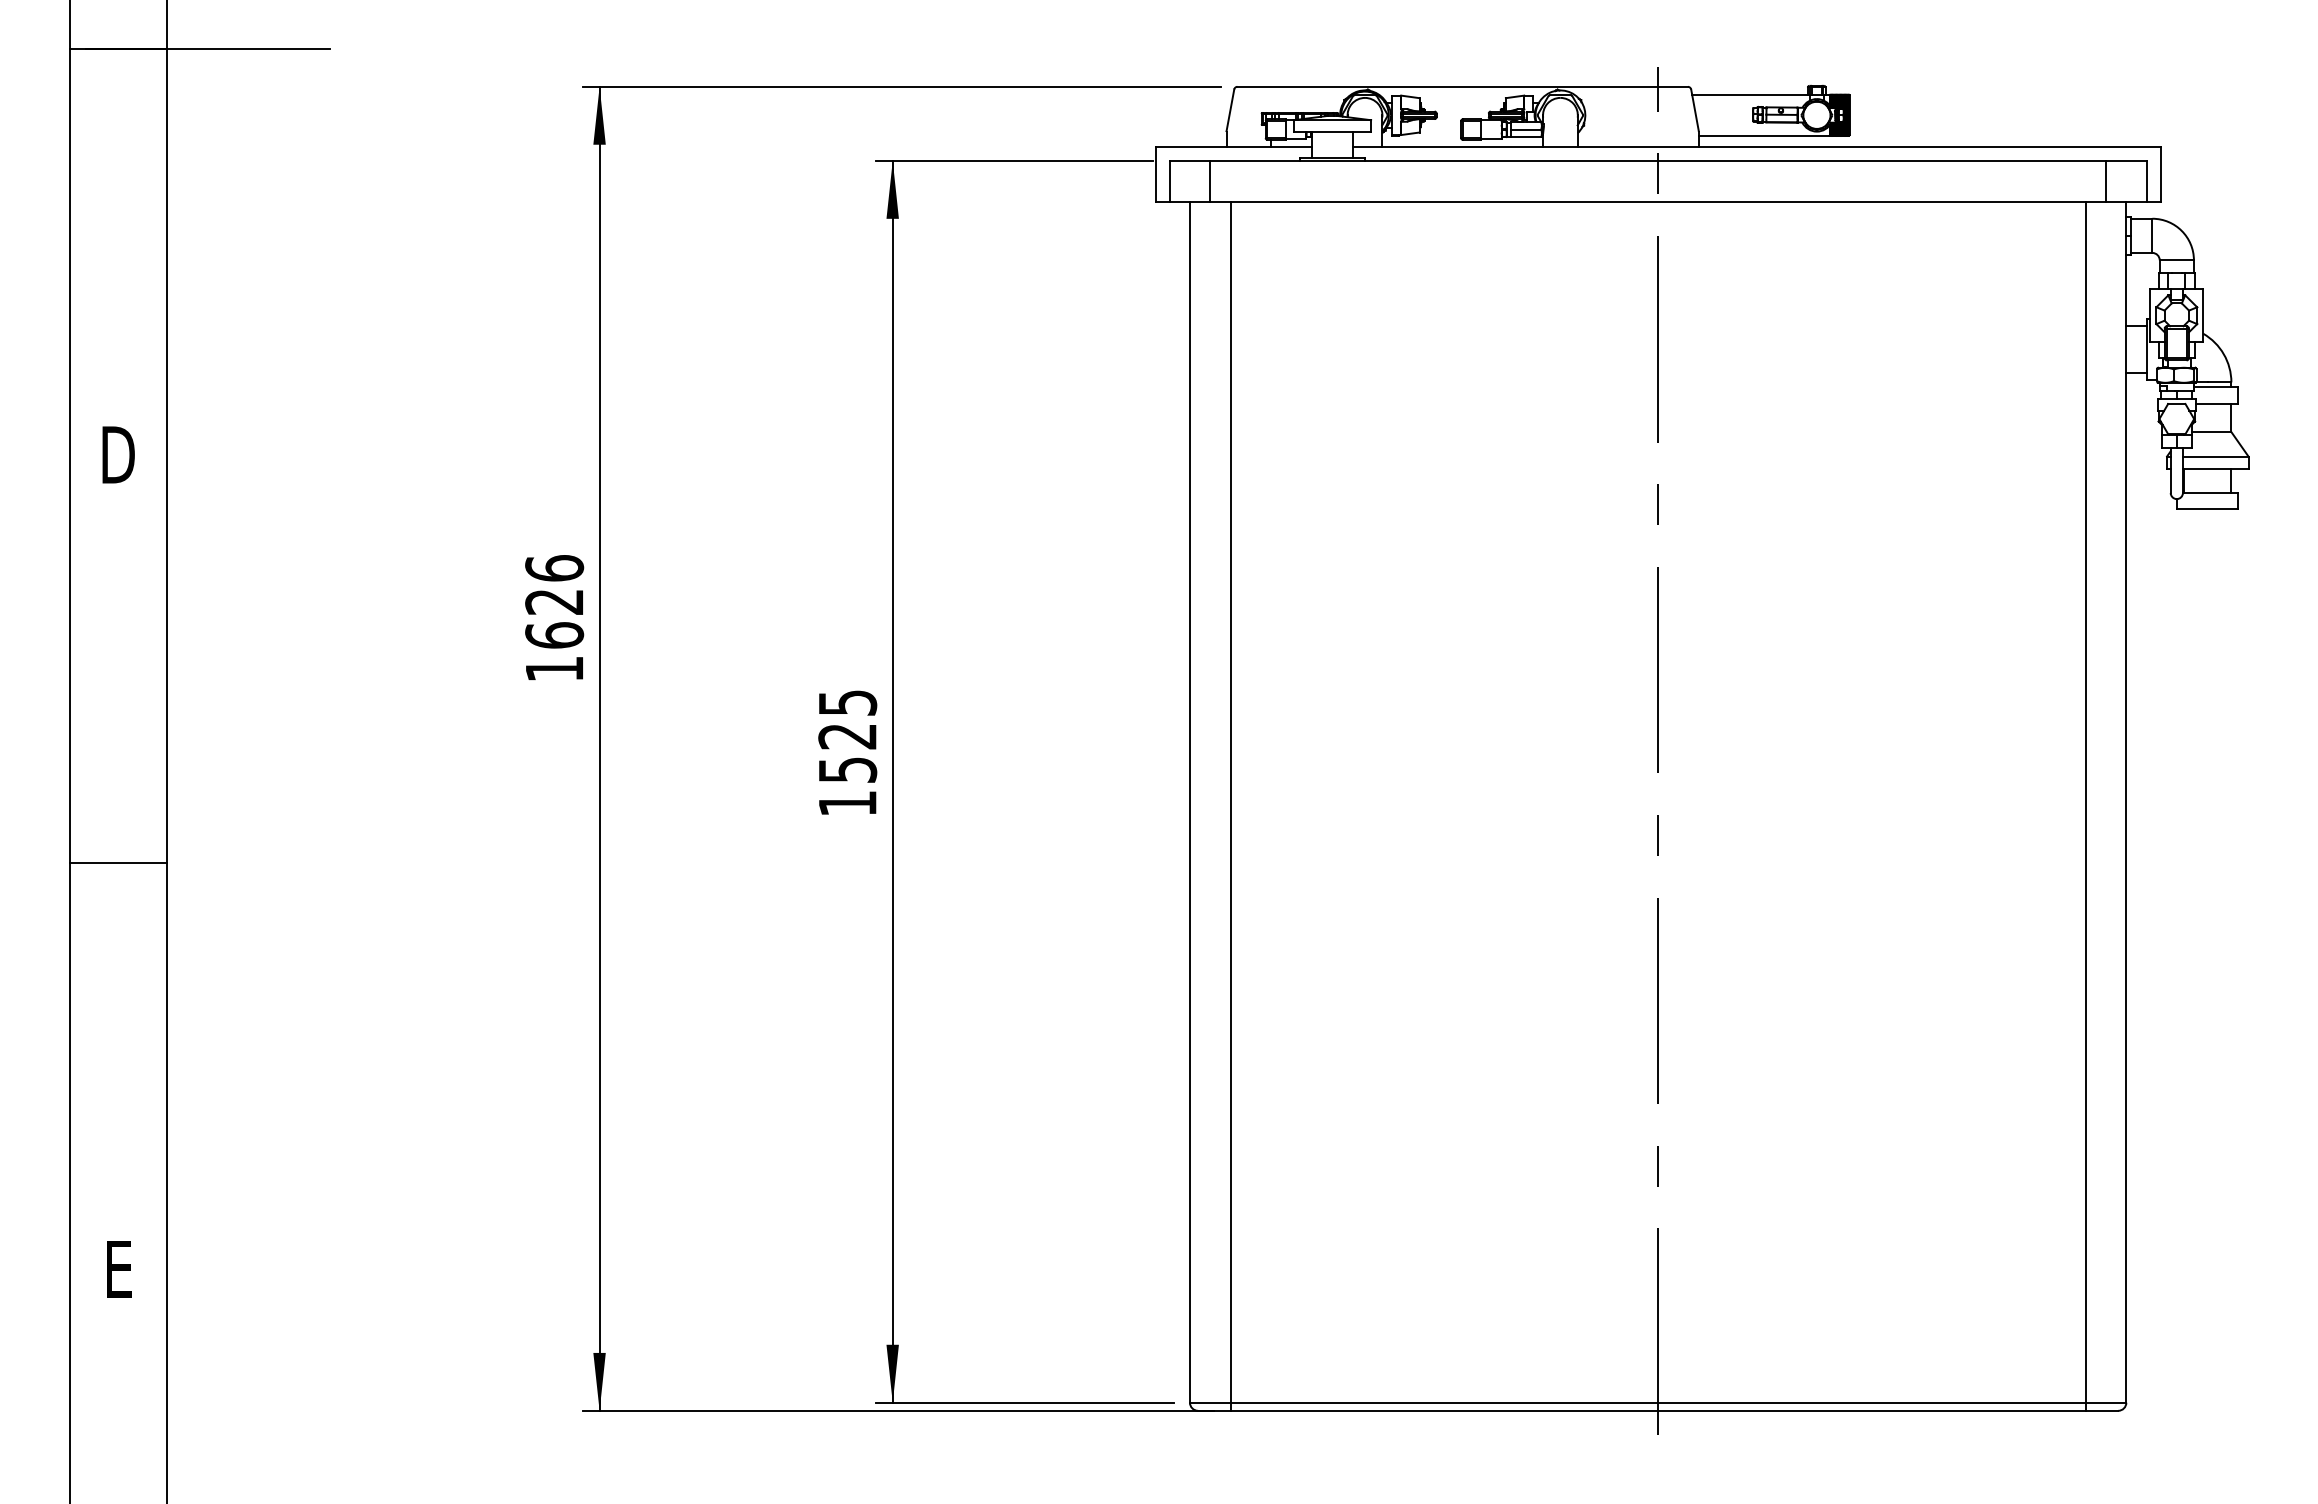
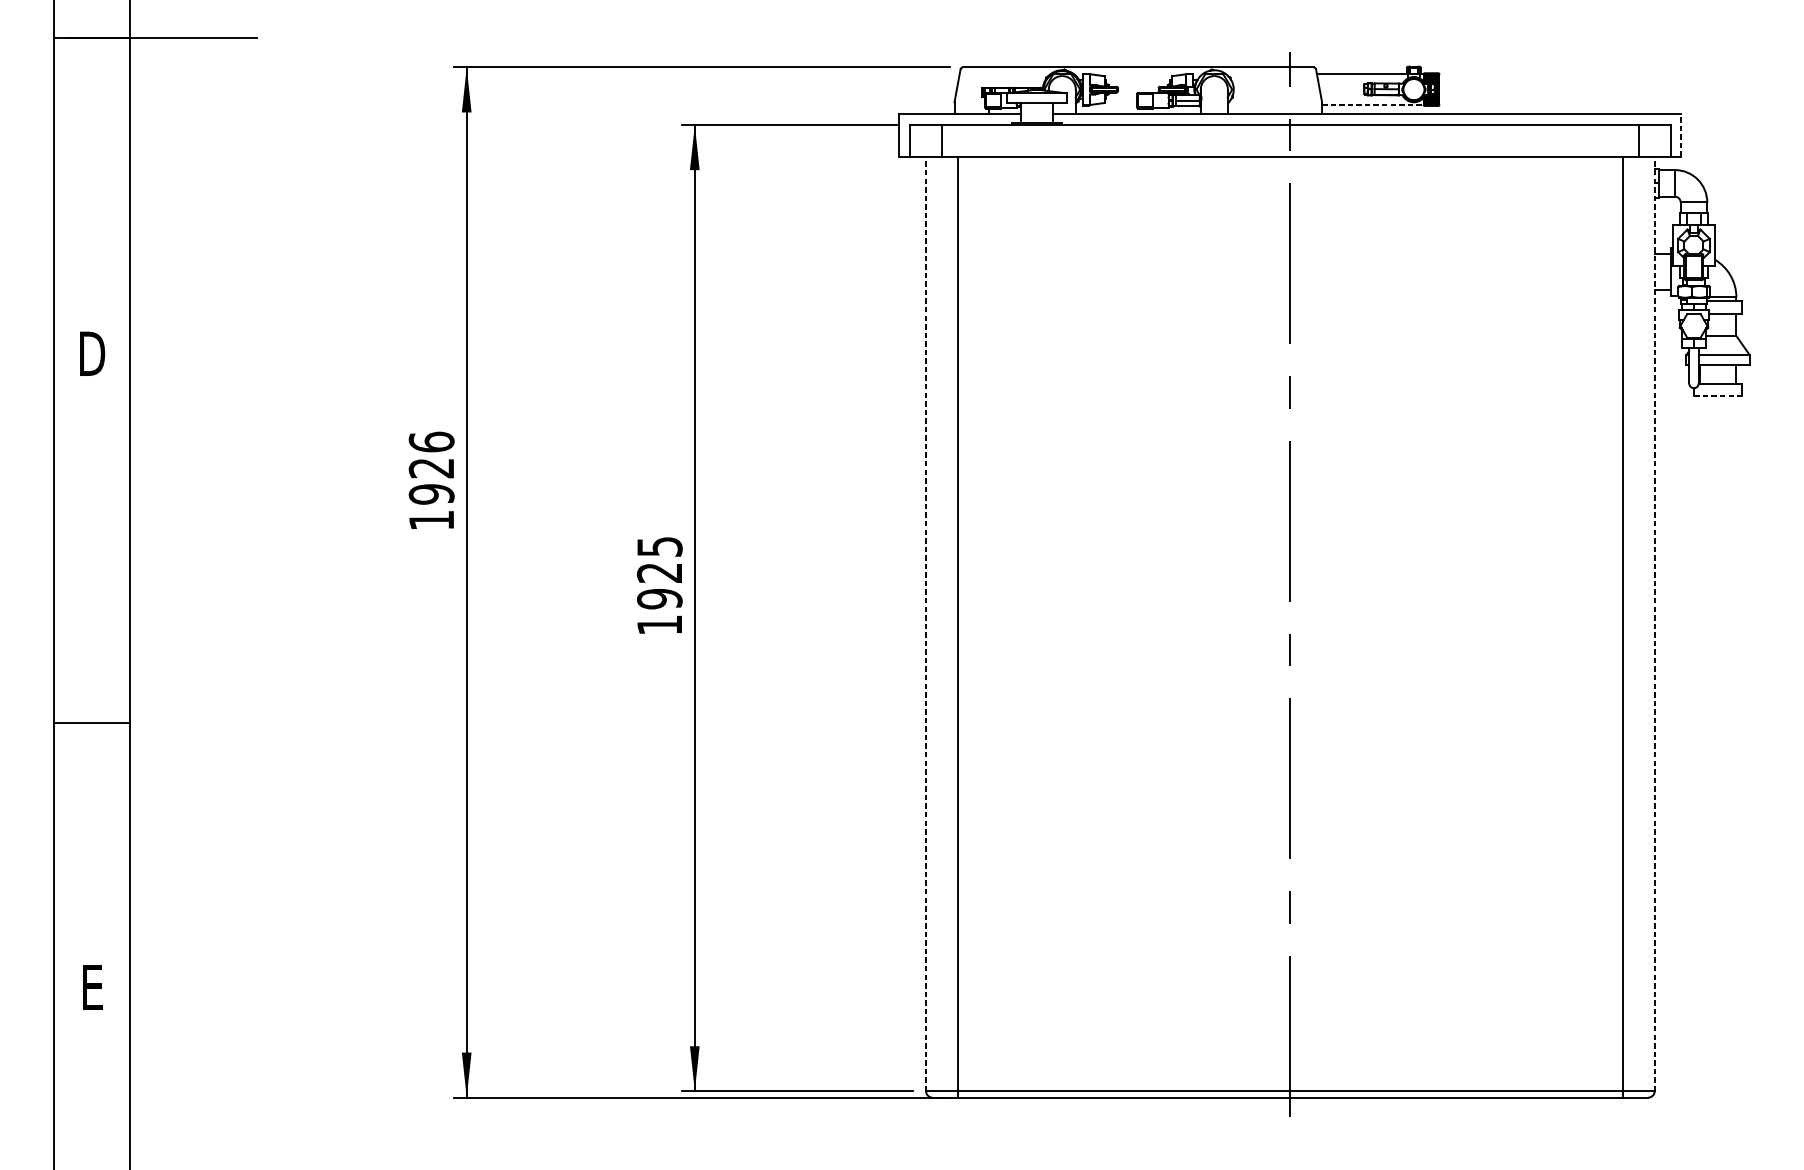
line: (1764, 135) -> (1373, 105), solid -> dashed
line: (2160, 173) -> (1681, 134), solid -> dashed
line: (2207, 509) -> (1717, 396), solid -> dashed
text: (554, 635) -> (431, 494), 1626 -> 1926
text: (847, 770) -> (659, 599), 1525 -> 1925
line: (1189, 802) -> (925, 624), solid -> dashed
line: (2126, 802) -> (1654, 624), solid -> dashed
line: (118, 863) -> (92, 723), moved

